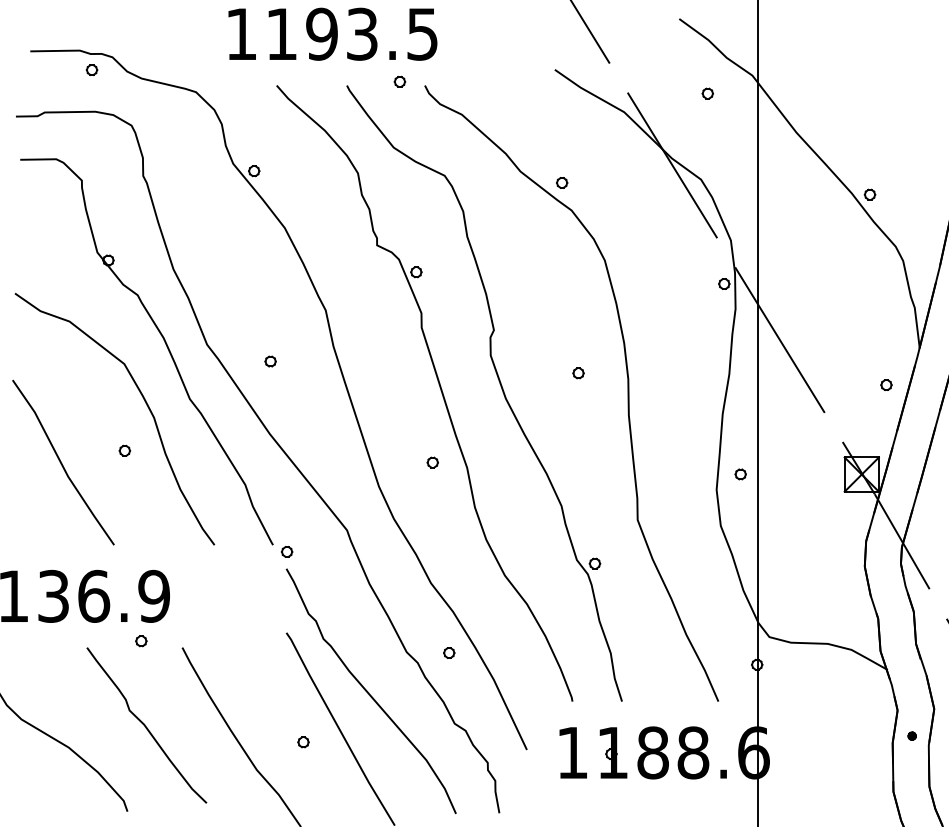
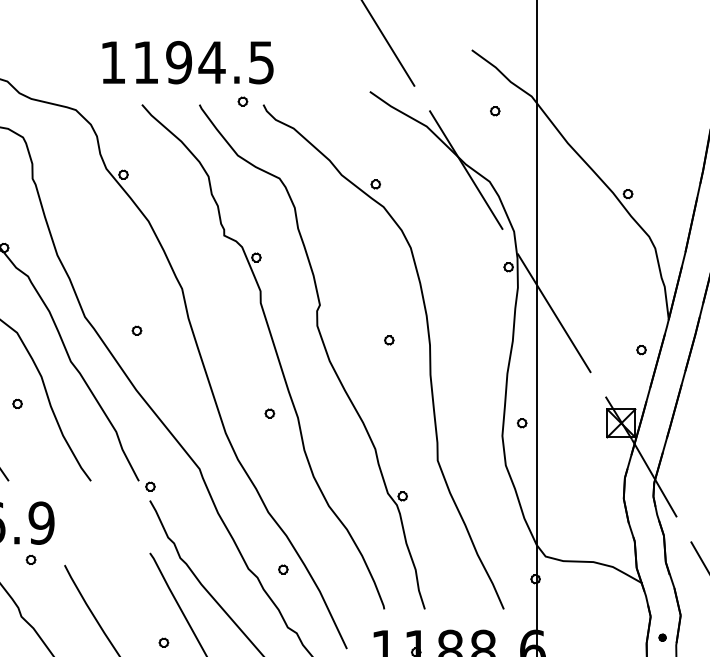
text: (361, 33) -> (211, 62), 1193.5 -> 1194.5

